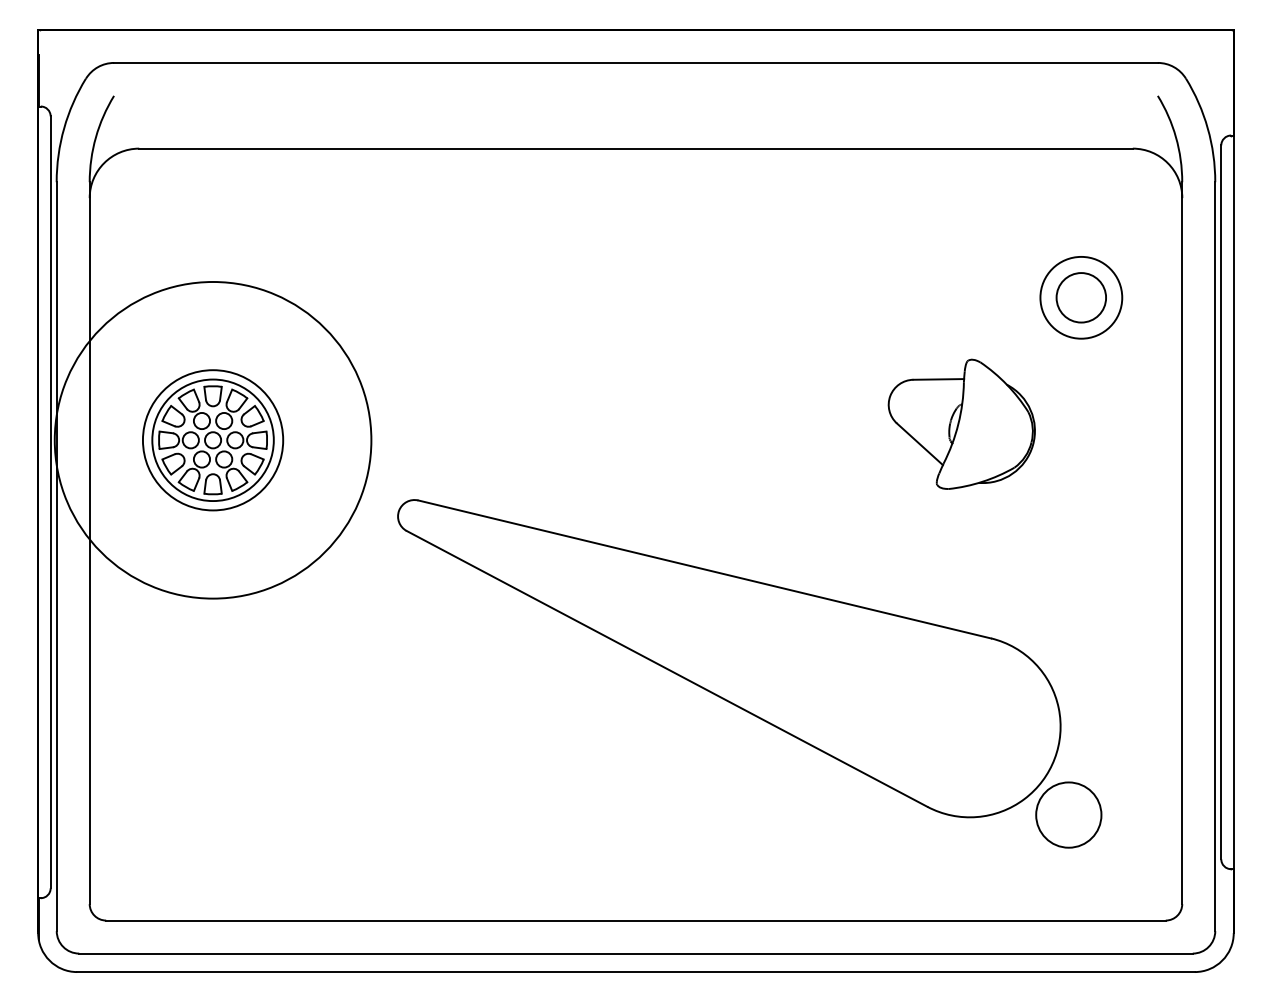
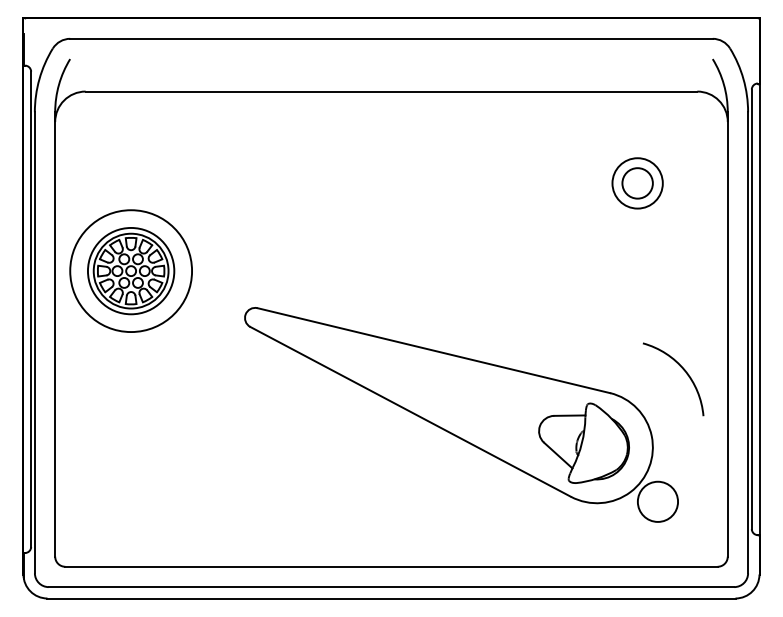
part: (1081, 297) -> (637, 183), moved
part: (960, 423) -> (583, 442), moved
circle: (213, 440) -> (131, 271), size x0.62
arc: (1108, 600) -> (682, 369), added

